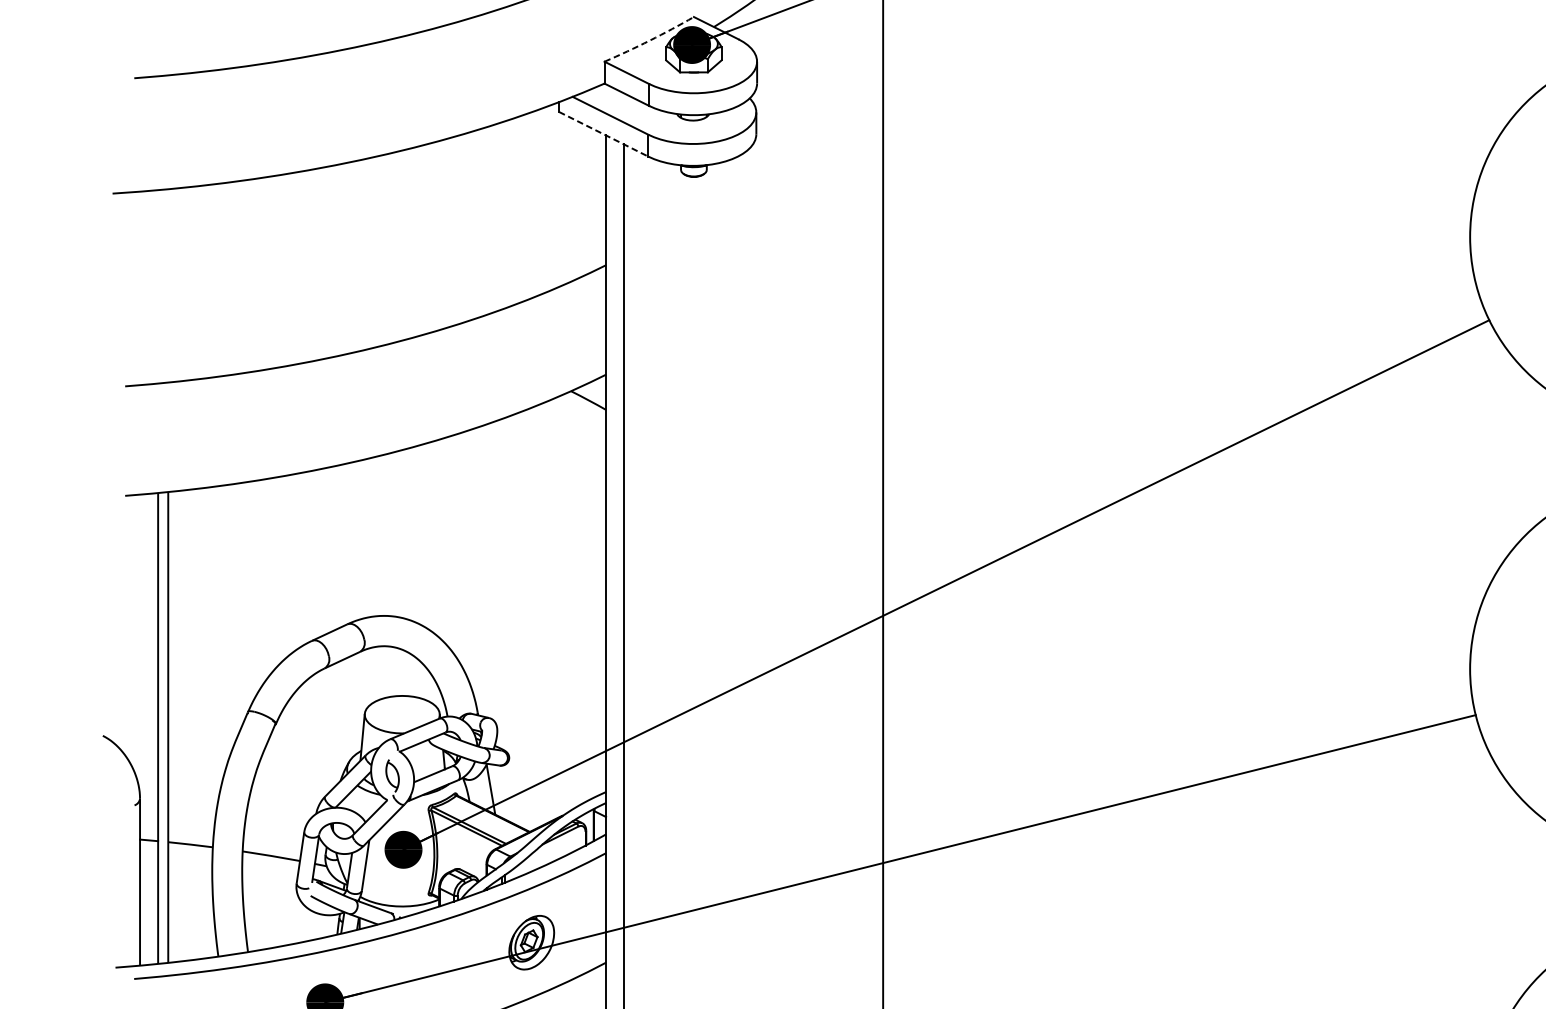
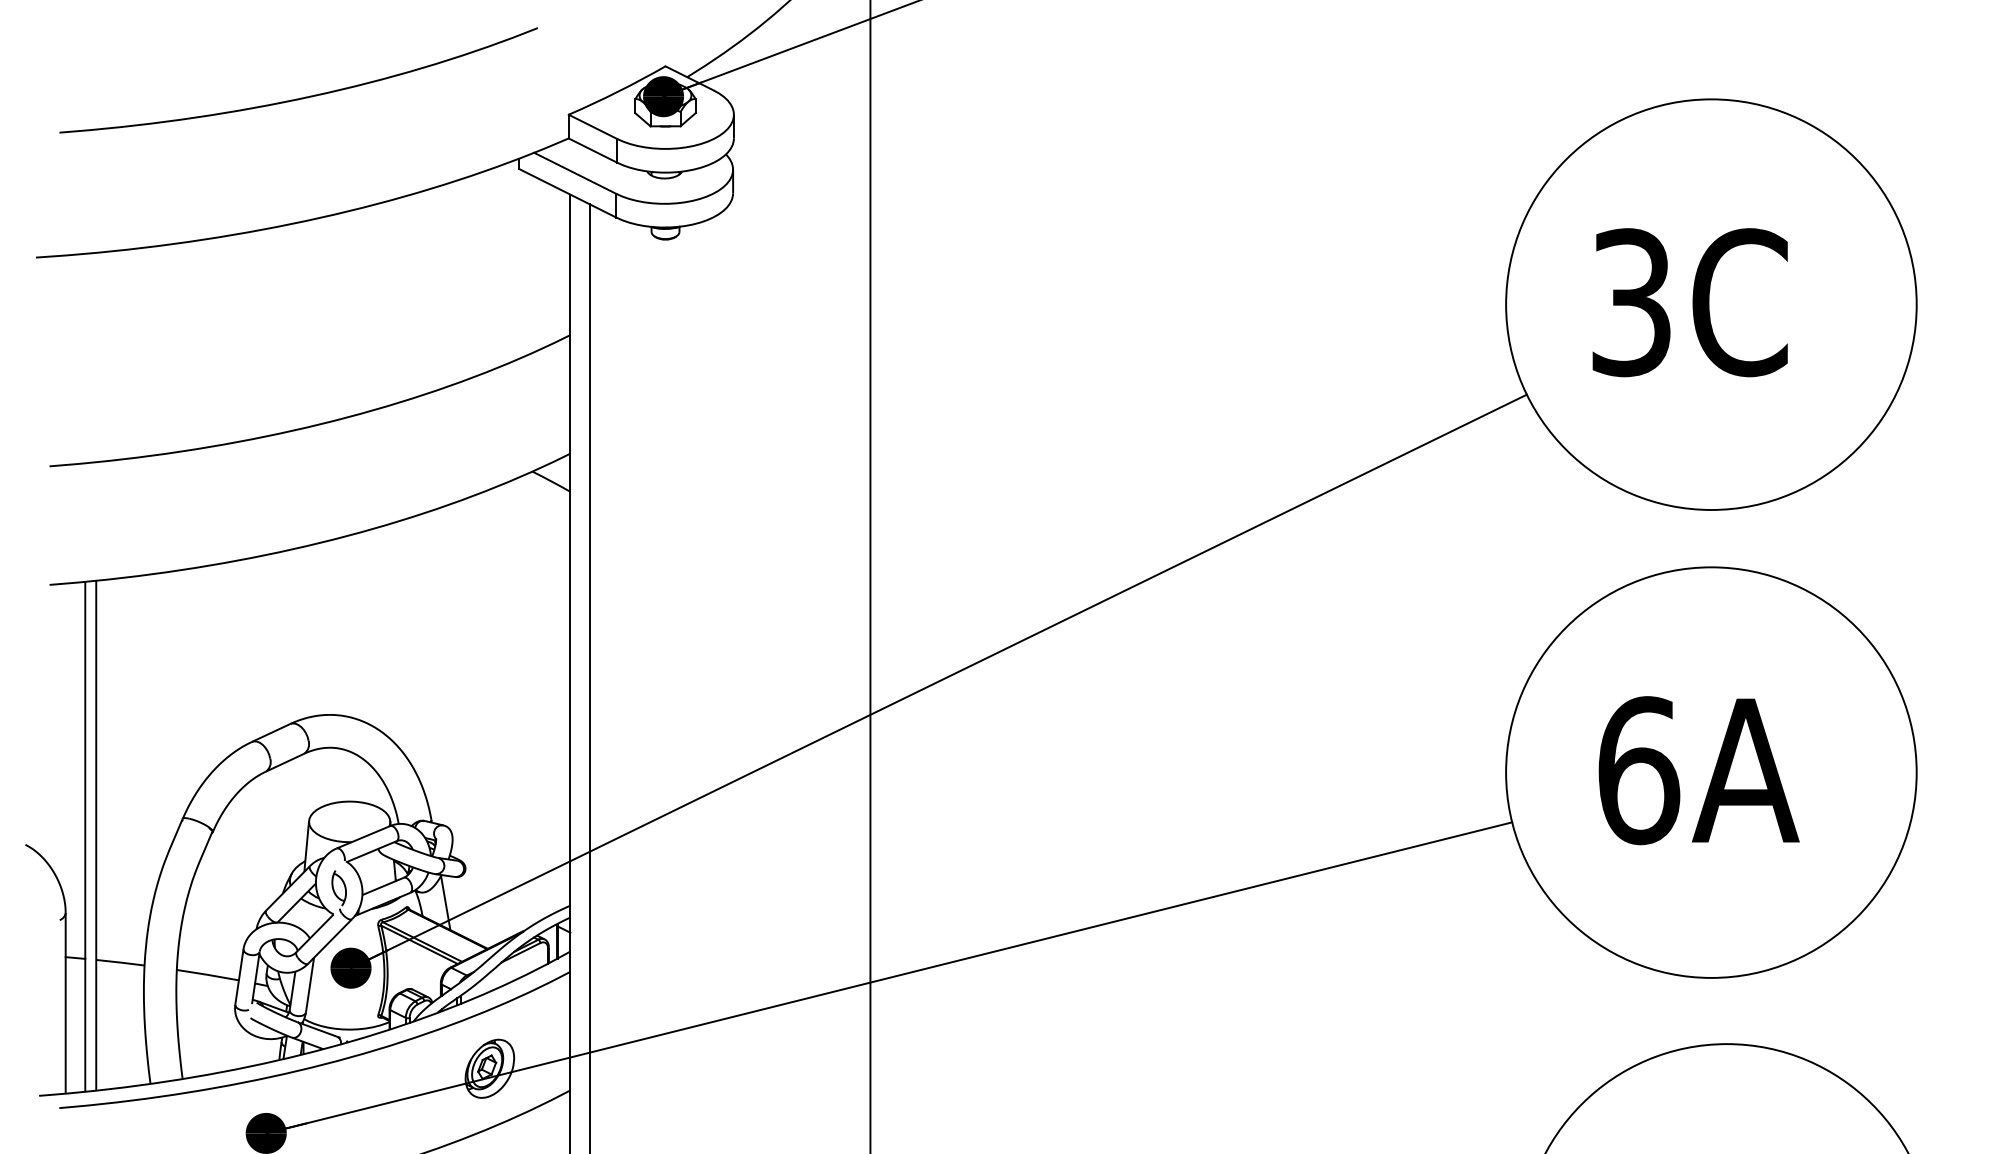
arc: (649, 40) -> (617, 91), dashed -> solid
line: (604, 134) -> (568, 193), dashed -> solid

